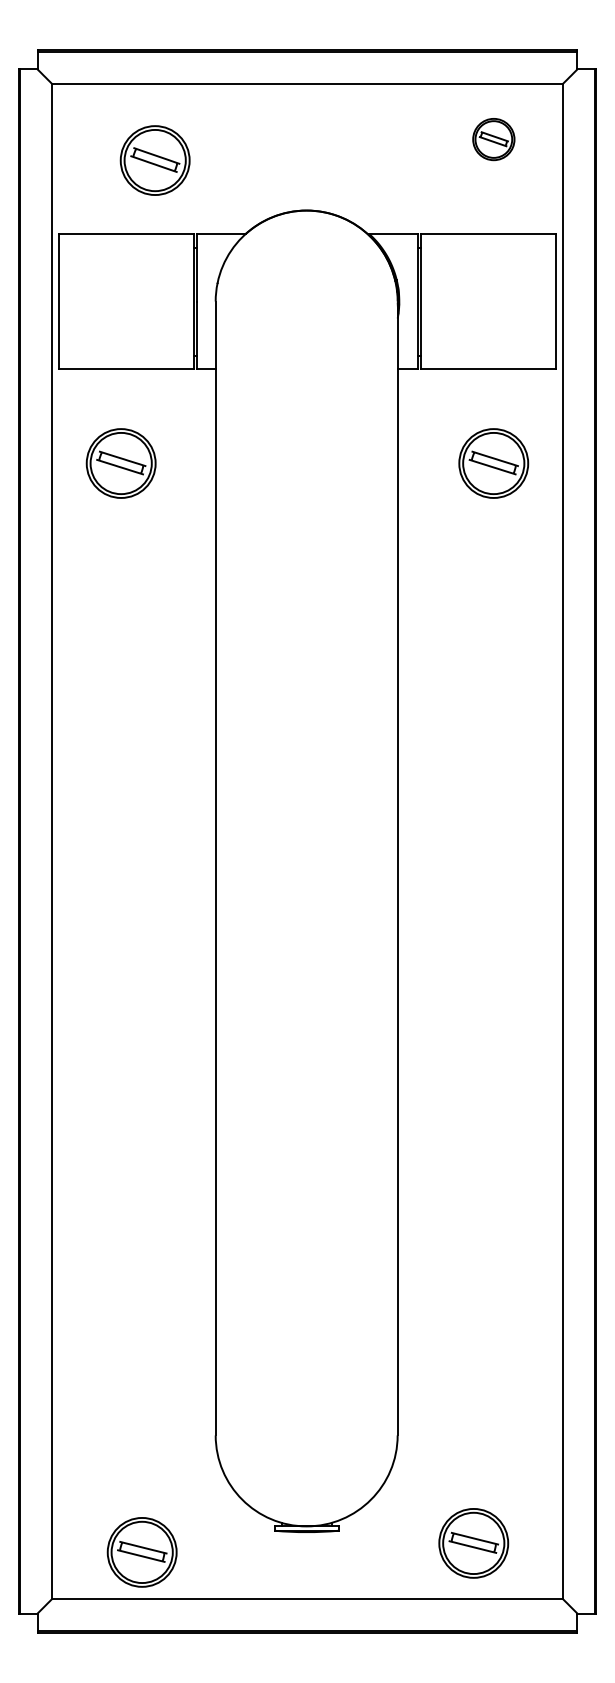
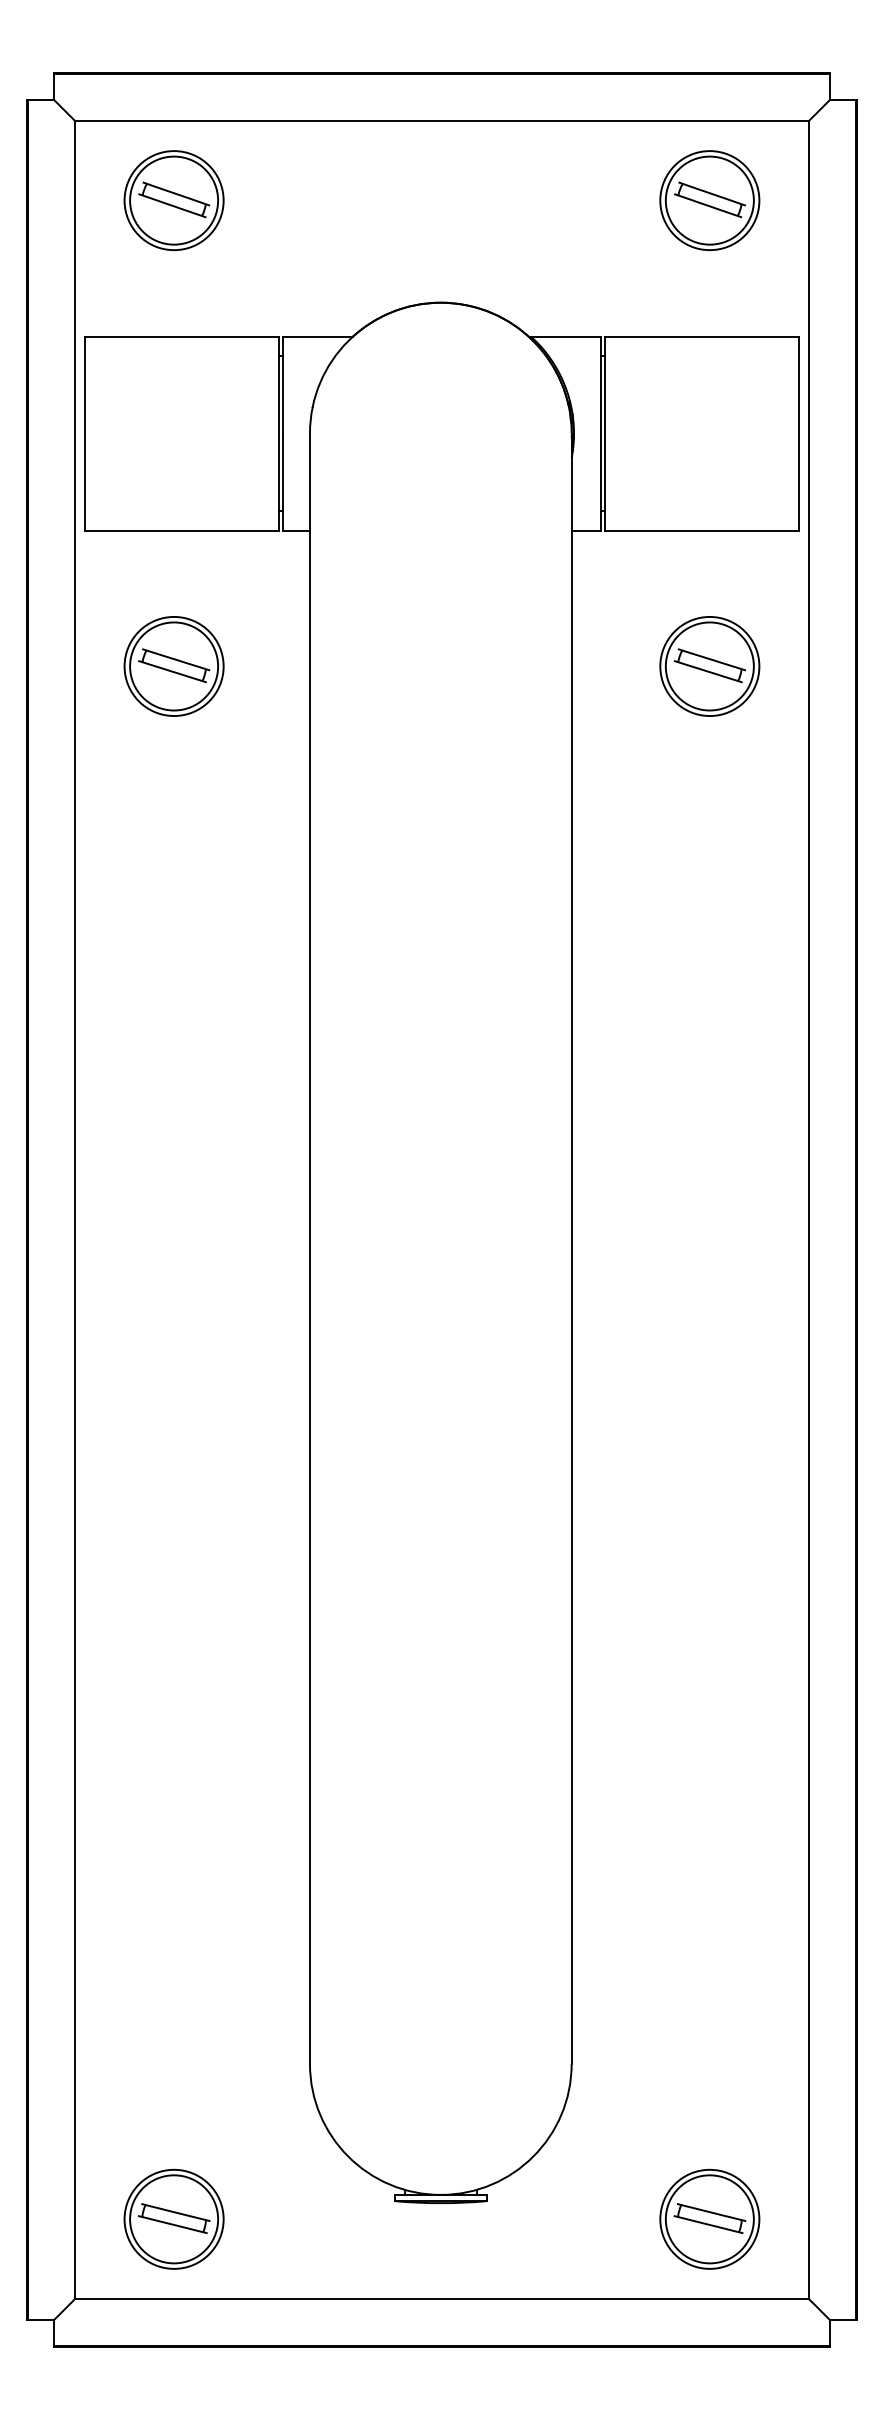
part: (493, 139) -> (709, 200), size x1.67
part: (154, 160) -> (173, 200), moved
part: (473, 1543) -> (709, 2219), moved
part: (141, 1552) -> (173, 2219), moved

